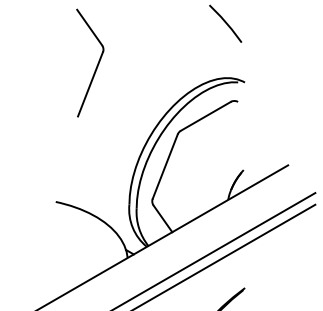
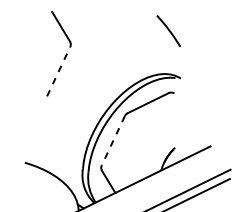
line: (90, 83) -> (58, 71), solid -> dashed
line: (165, 167) -> (113, 141), solid -> dashed

